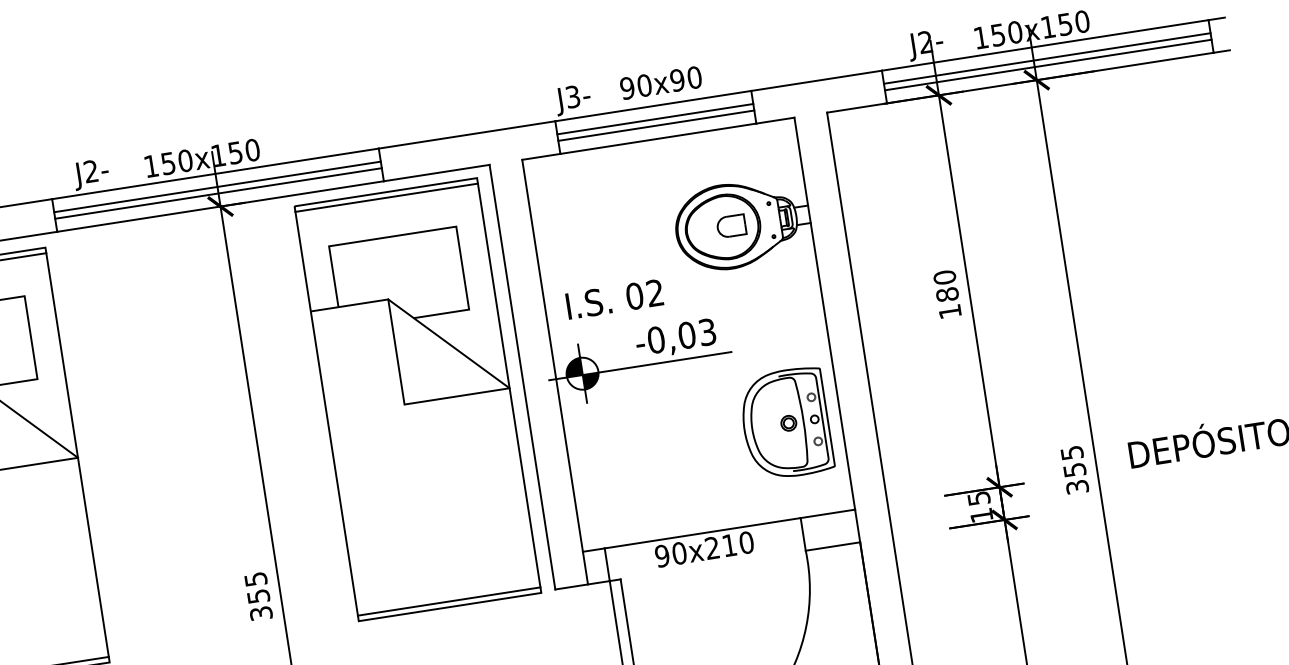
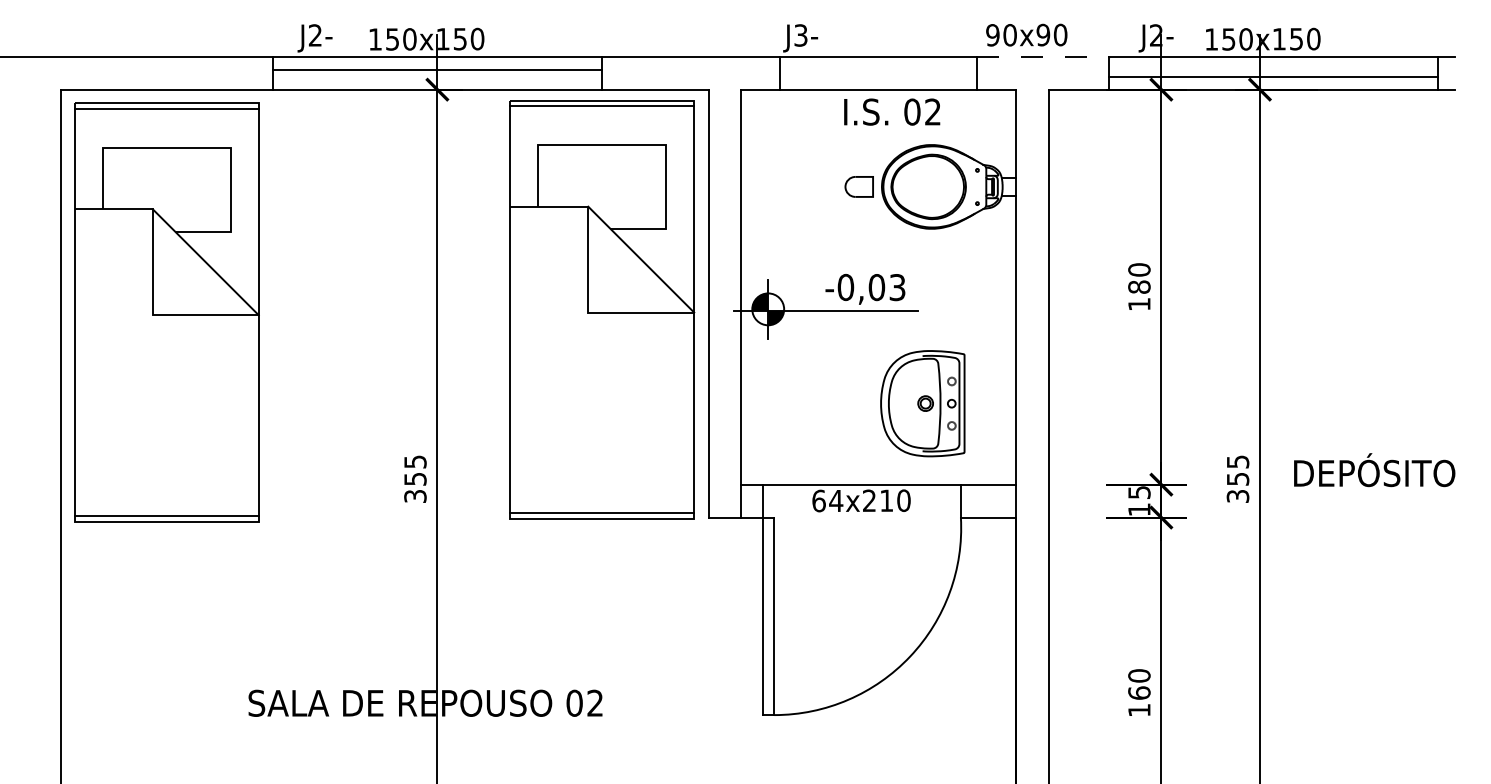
line: (1047, 58) -> (1273, 69), removed
line: (816, 80) -> (1043, 56), solid -> dashed
text: (660, 82) -> (1026, 34), moved
line: (655, 118) -> (878, 69), removed
line: (656, 125) -> (878, 76), removed
line: (217, 193) -> (436, 76), removed
part: (730, 225) -> (858, 186), moved
text: (614, 298) -> (892, 111), moved
part: (785, 423) -> (922, 403), moved
text: (670, 554) -> (827, 500), 90x210 -> 64x210

